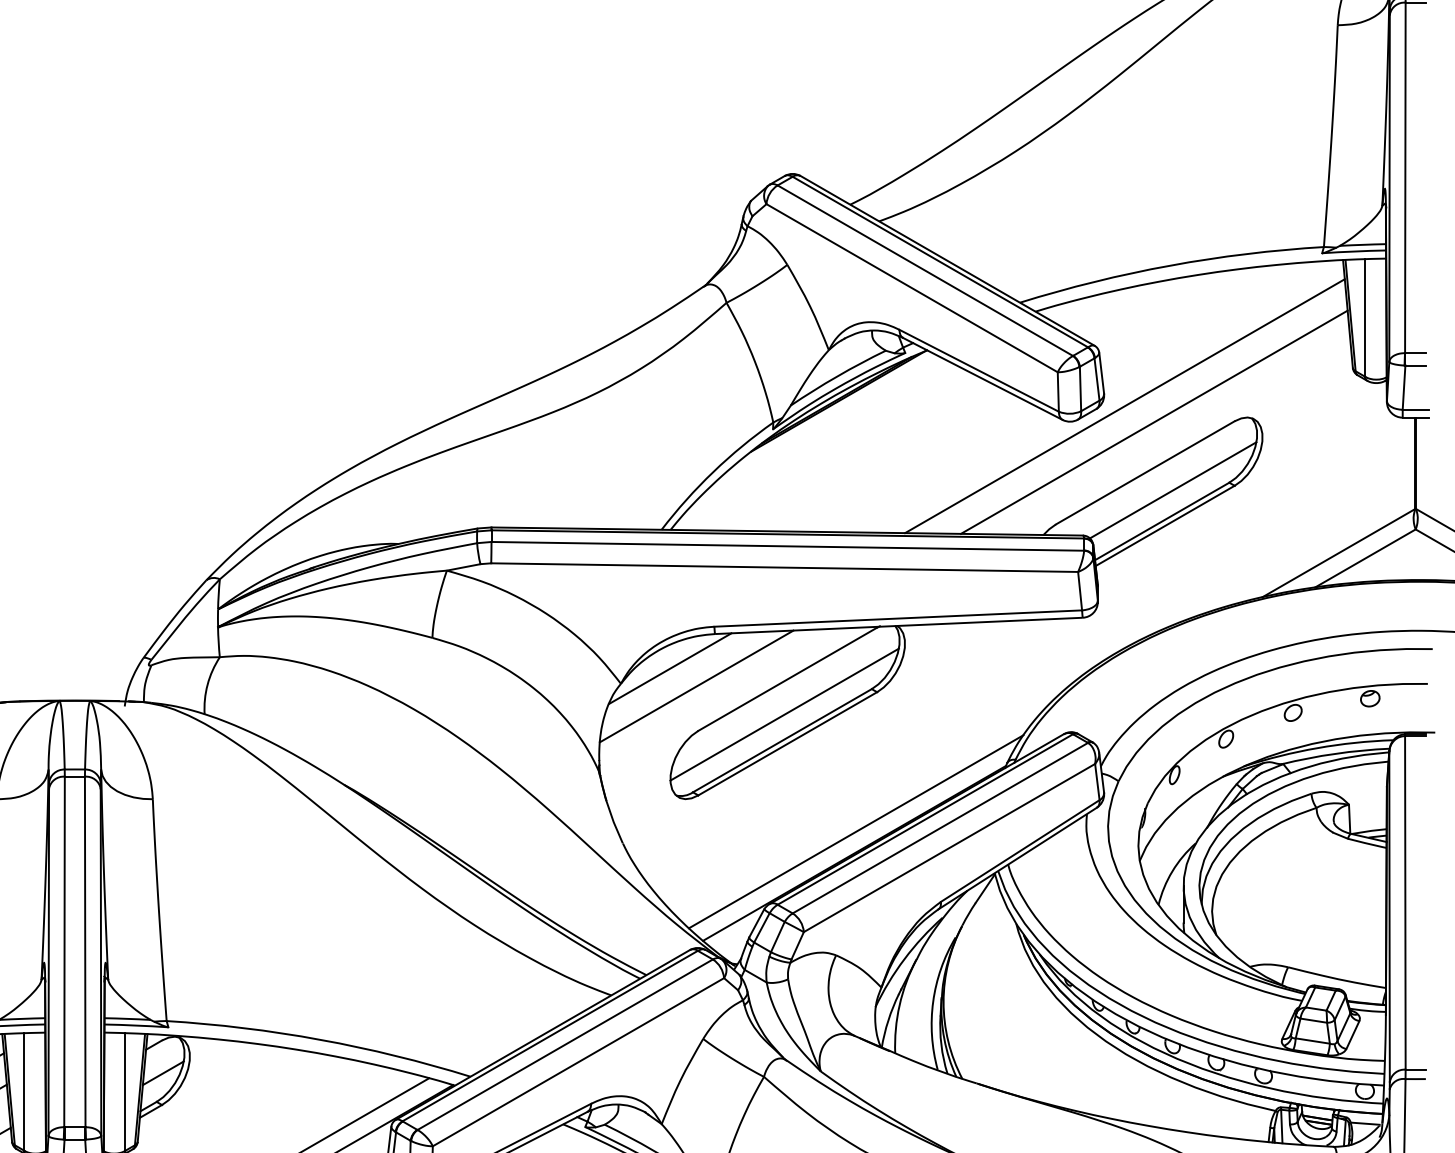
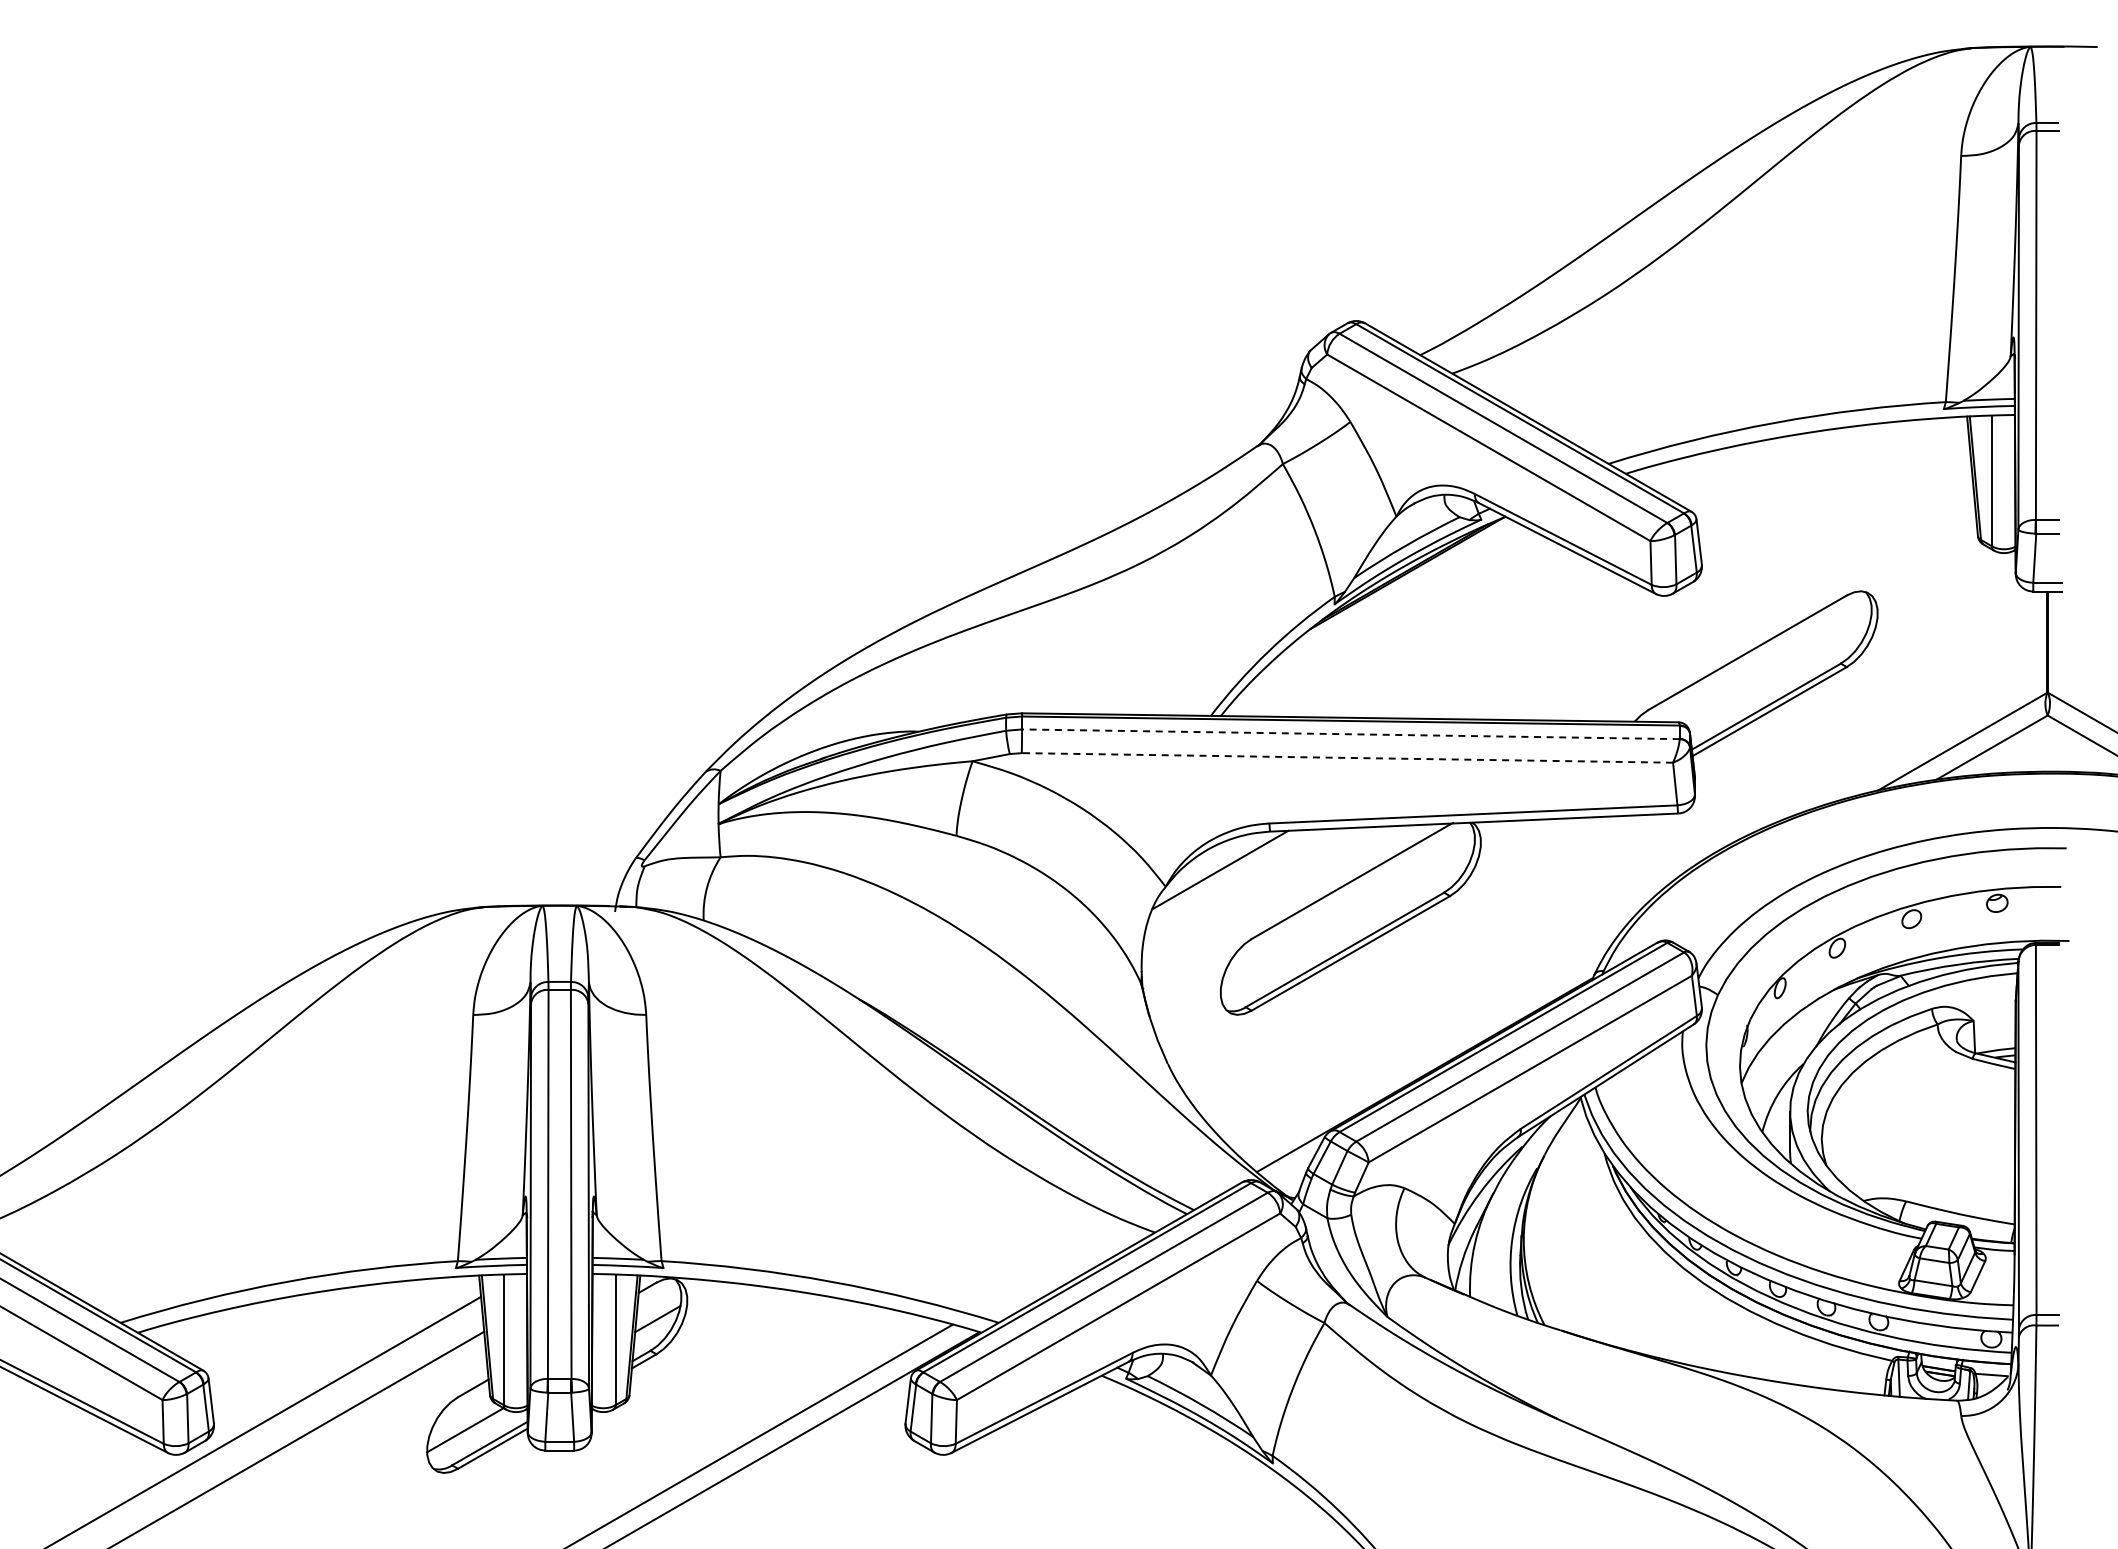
line: (1125, 405) -> (1725, 578), removed
line: (1154, 422) -> (1757, 596), removed
line: (1173, 489) -> (1778, 671), removed
line: (787, 546) -> (1350, 734), solid -> dashed
line: (784, 567) -> (1347, 757), solid -> dashed
line: (696, 686) -> (1249, 889), removed
line: (784, 714) -> (1347, 920), removed
line: (855, 831) -> (1426, 1050), removed

